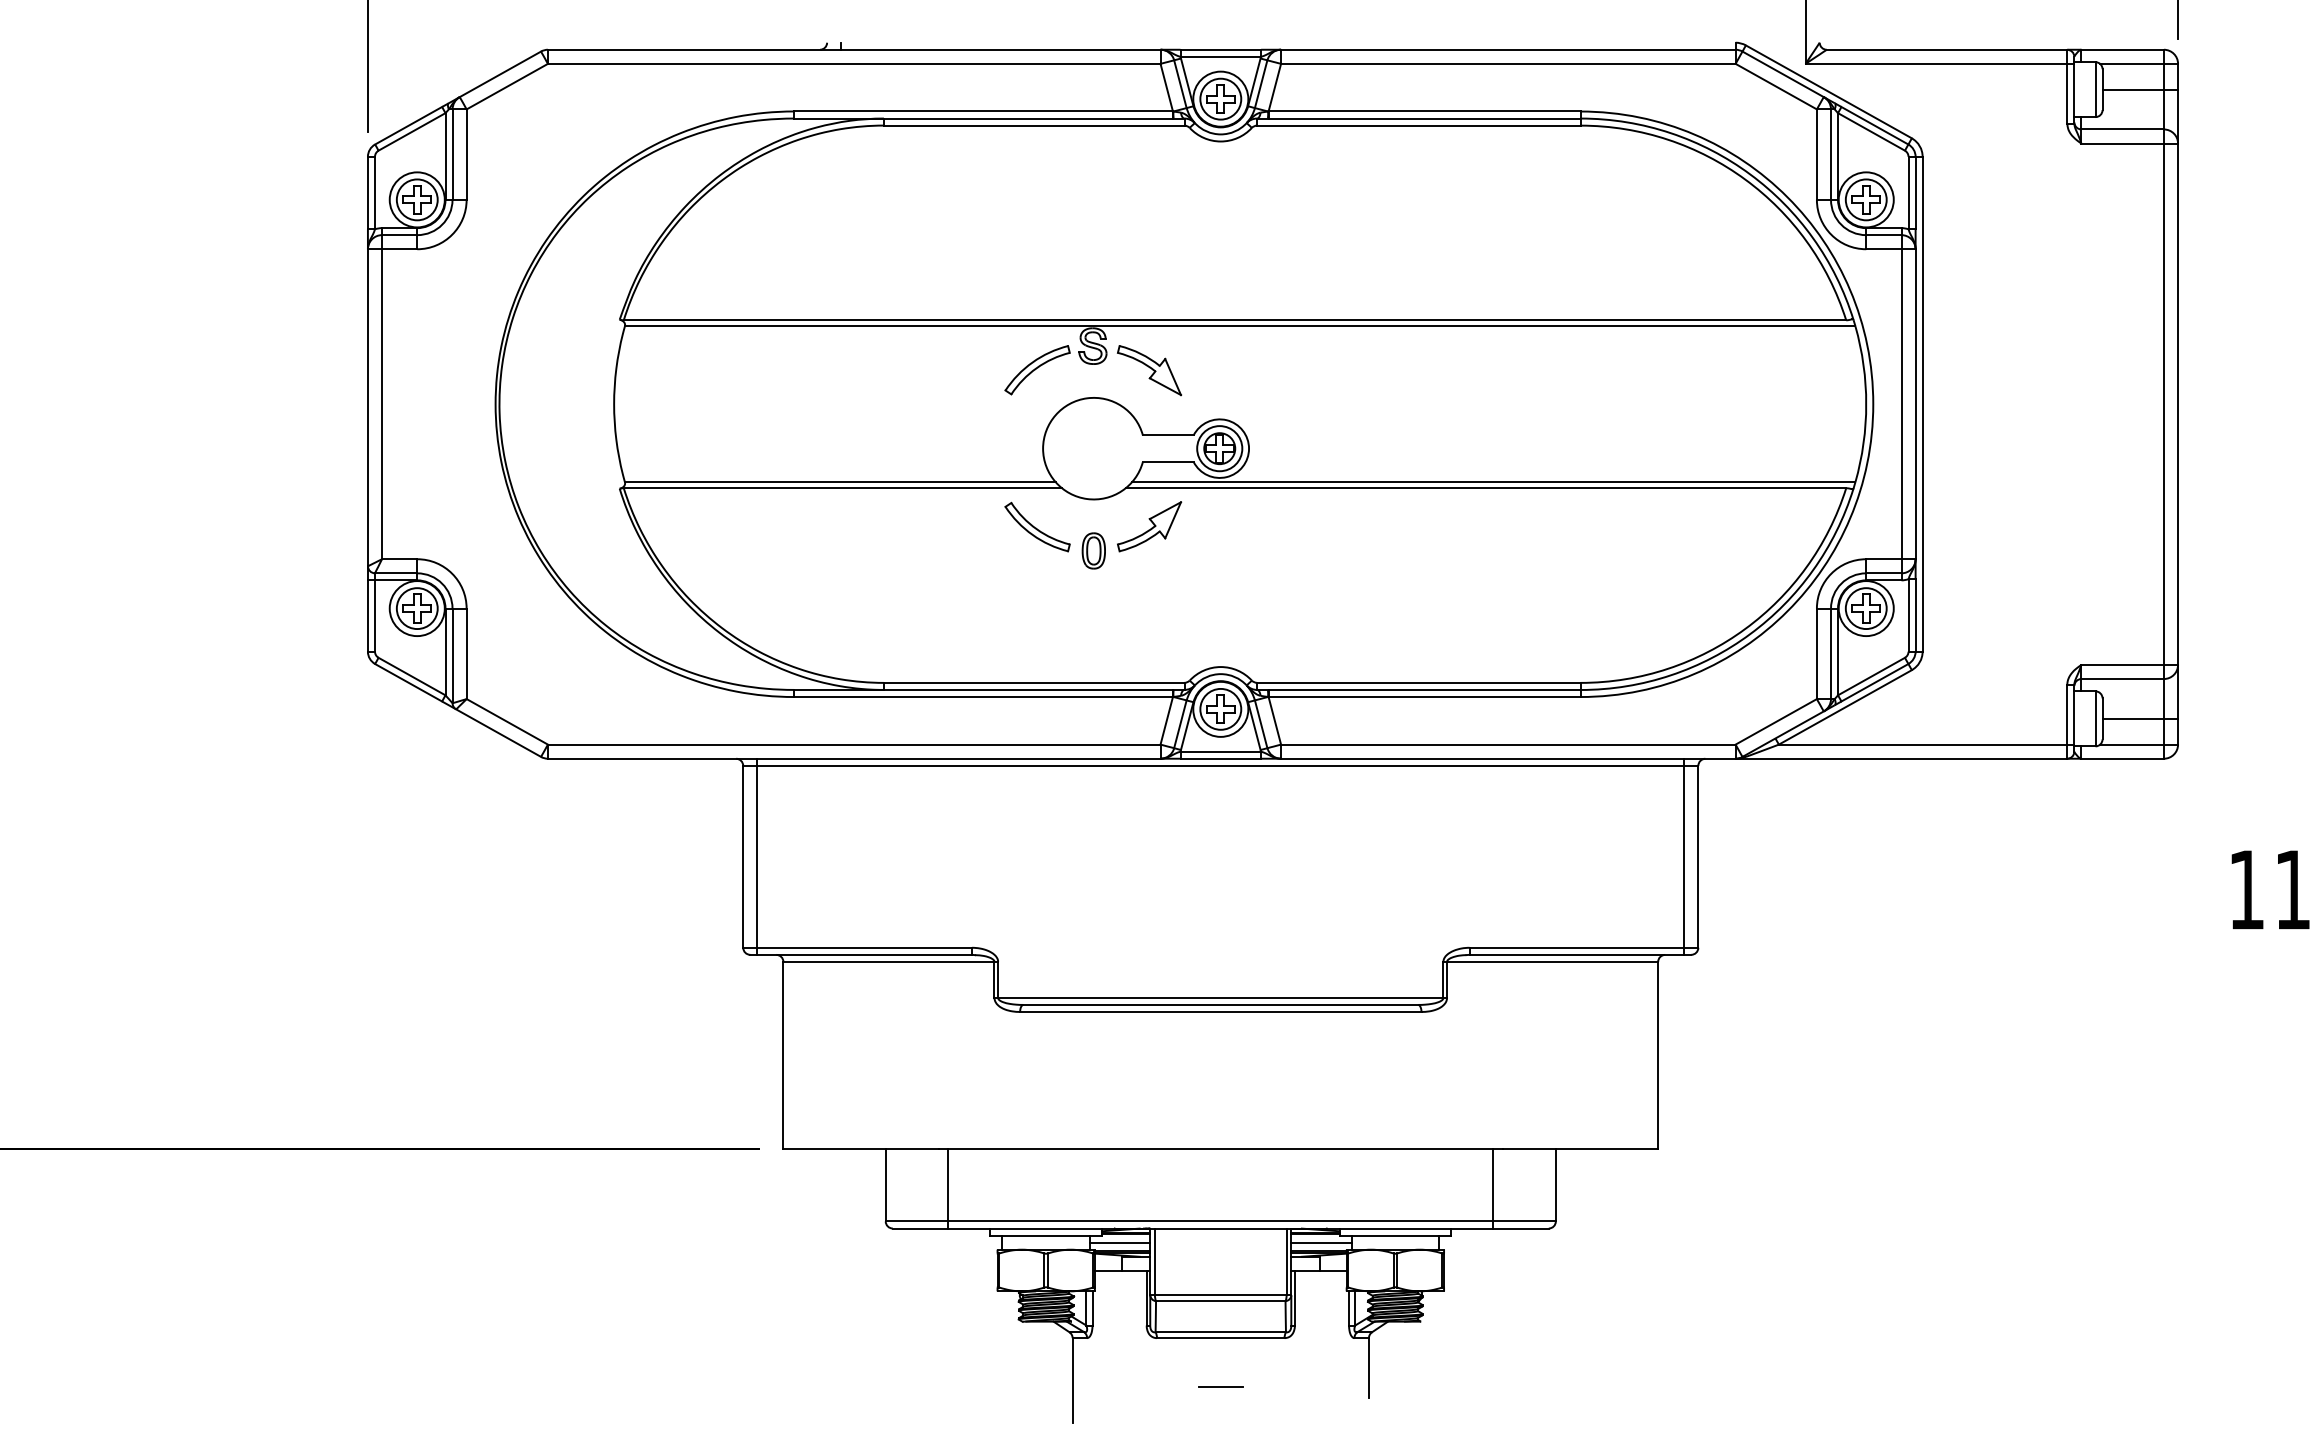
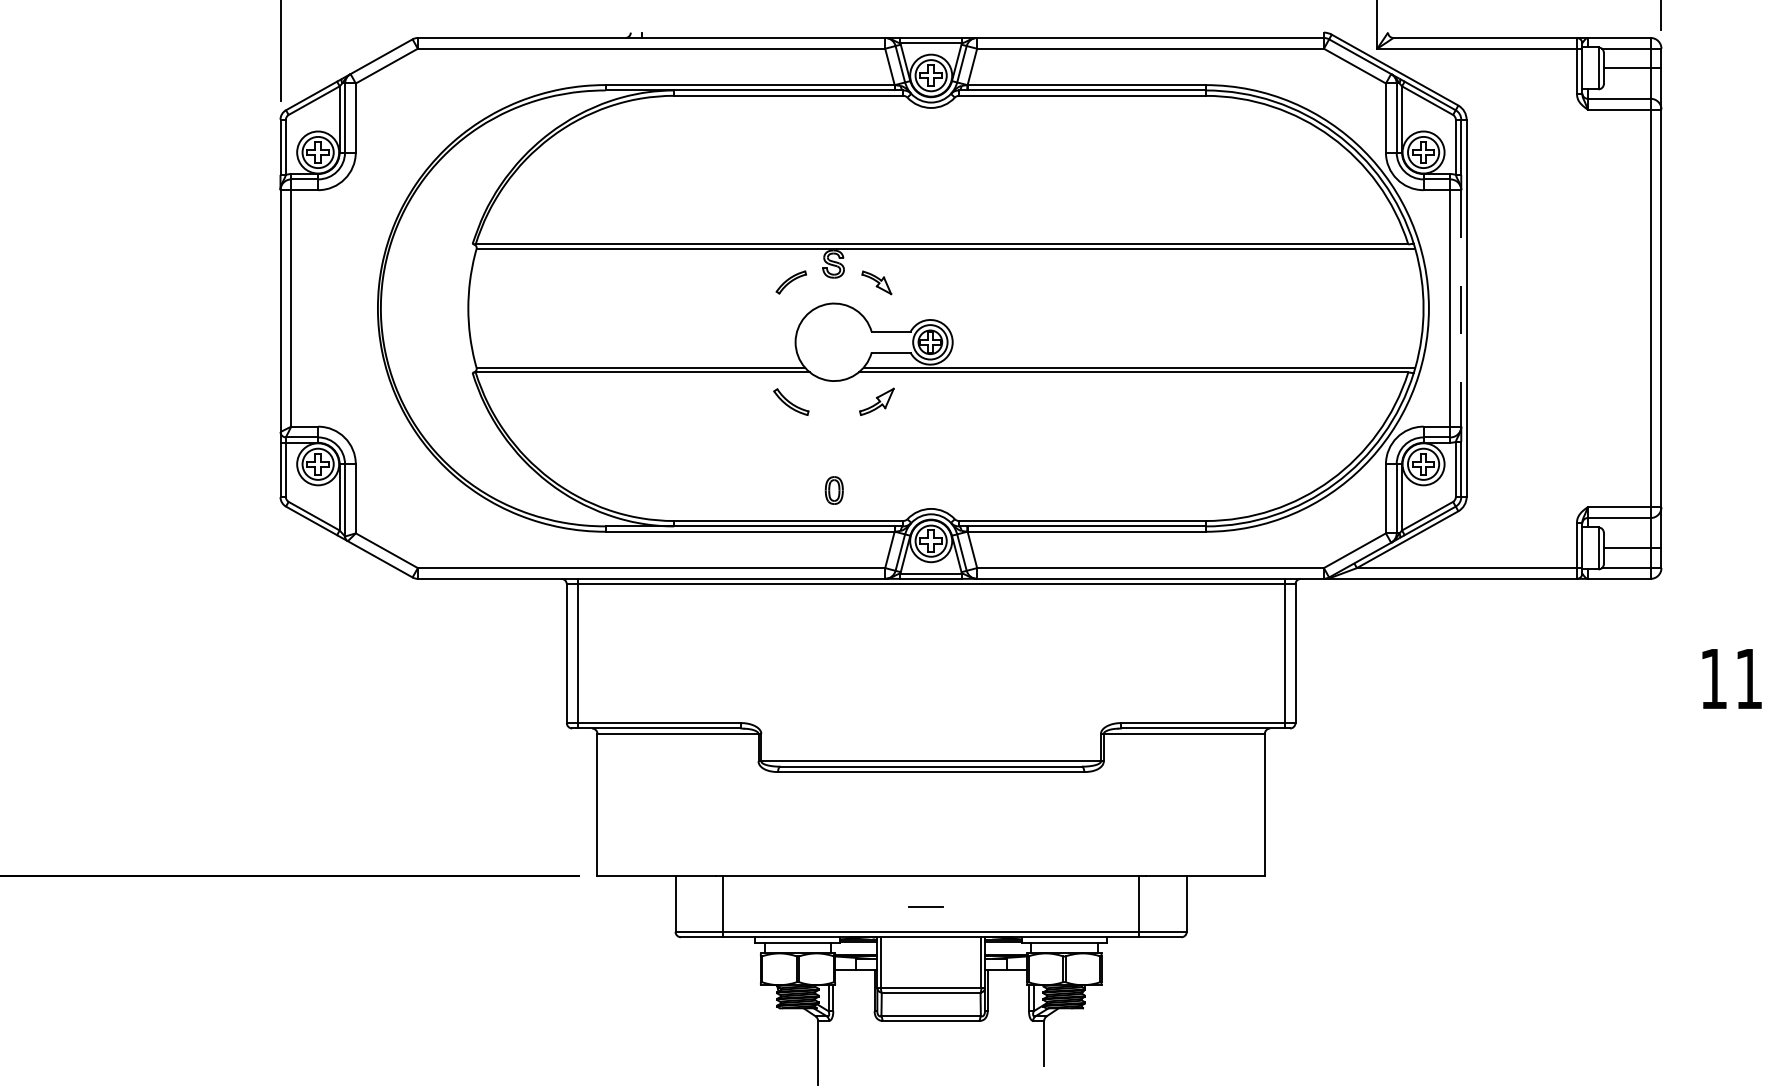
part: (1037, 370) -> (791, 282), size x0.6
part: (1149, 370) -> (876, 282), size x0.6
line: (1915, 404) -> (1461, 308), solid -> dashed
part: (1037, 526) -> (791, 401), size x0.7
part: (1149, 526) -> (876, 401), size x0.7
part: (1093, 550) -> (834, 490), moved
line: (1119, 1242) -> (853, 947), removed
line: (1321, 1242) -> (1007, 947), removed
line: (1220, 1386) -> (925, 906), moved

